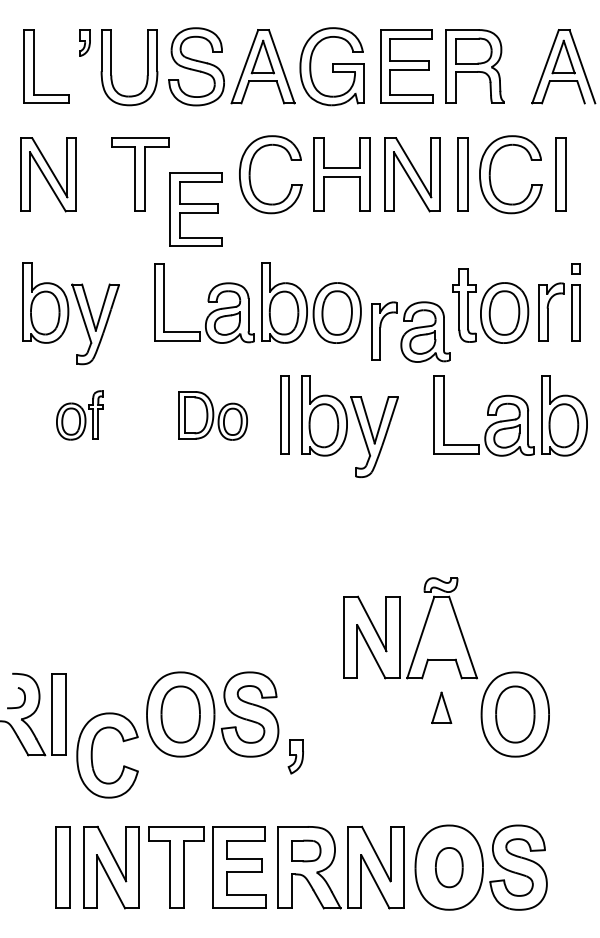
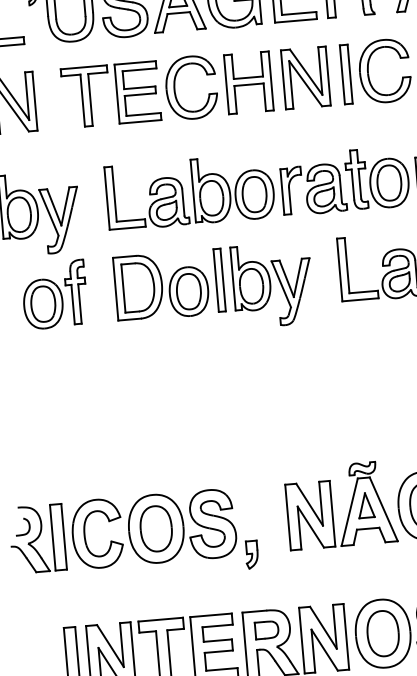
part: (195, 209) -> (137, 92), moved
part: (410, 331) -> (313, 189), moved
part: (79, 415) -> (54, 294), size x1.67
part: (212, 415) -> (161, 285), size x1.67
part: (400, 628) -> (332, 506), moved
part: (92, 755) -> (85, 534), moved
part: (449, 867) -> (383, 633), size x1.43

